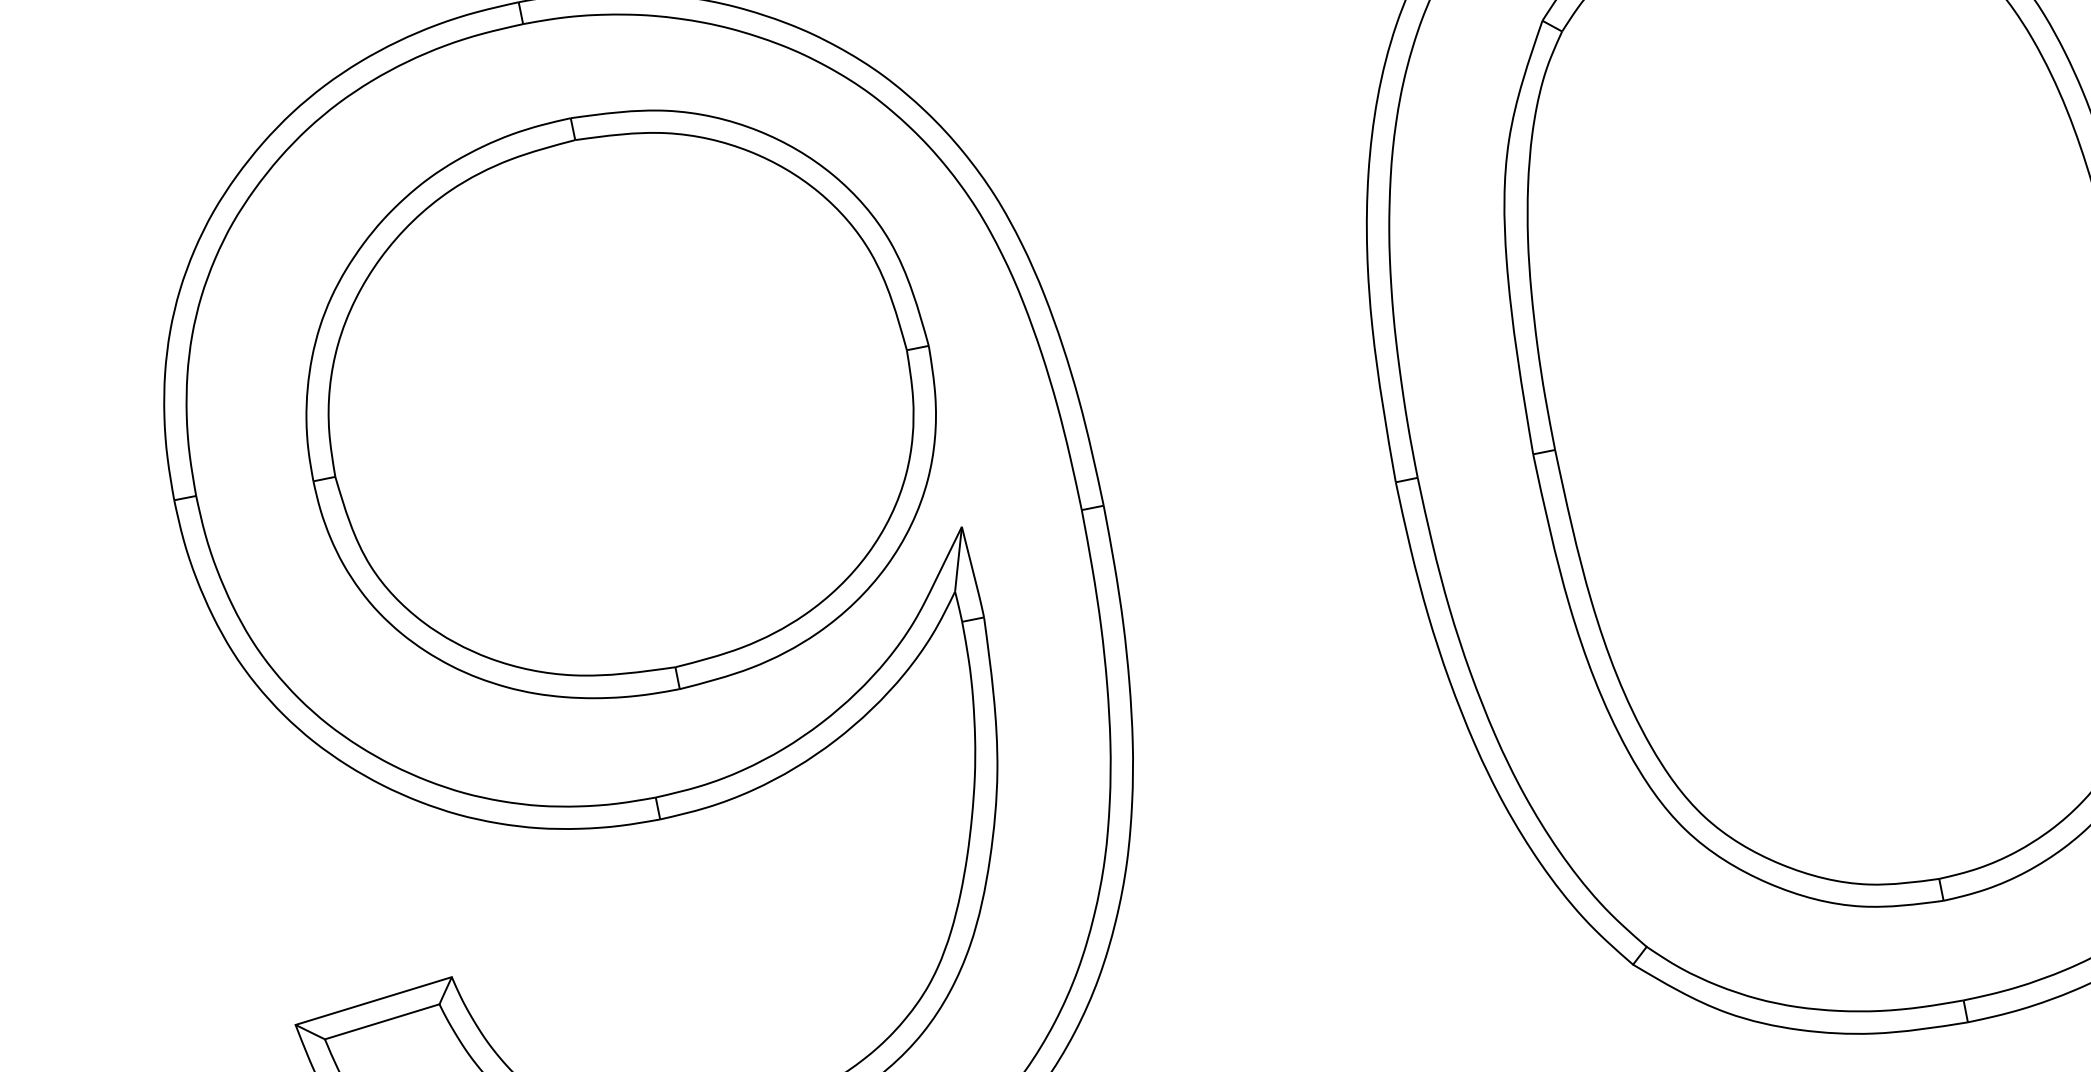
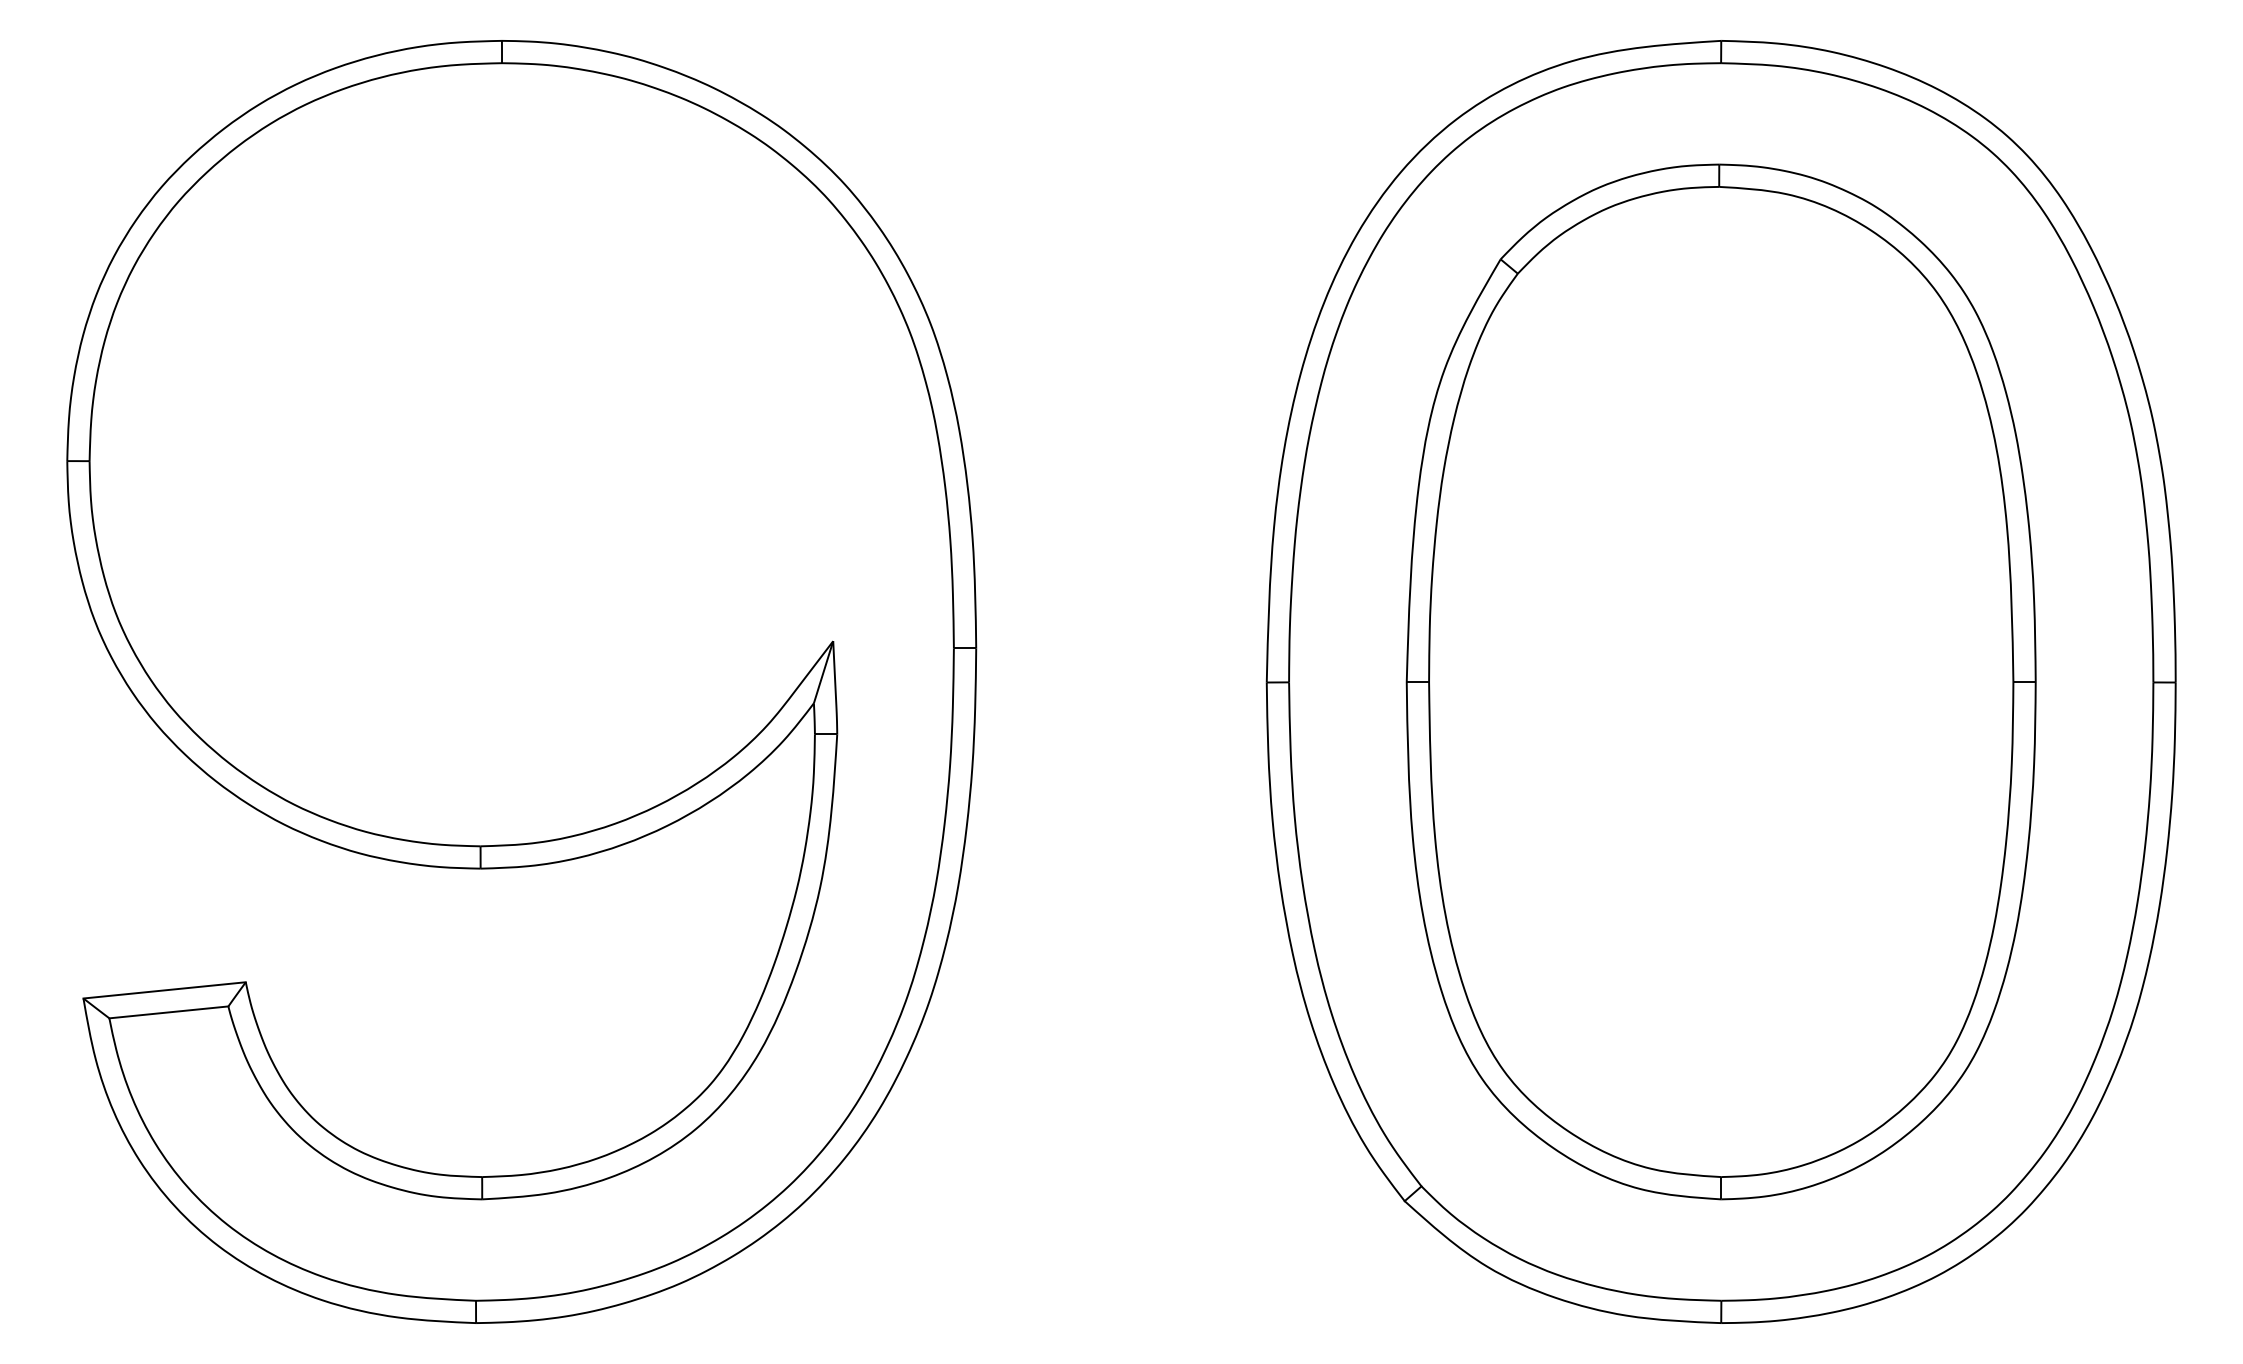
part: (619, 404) -> (521, 454), removed

